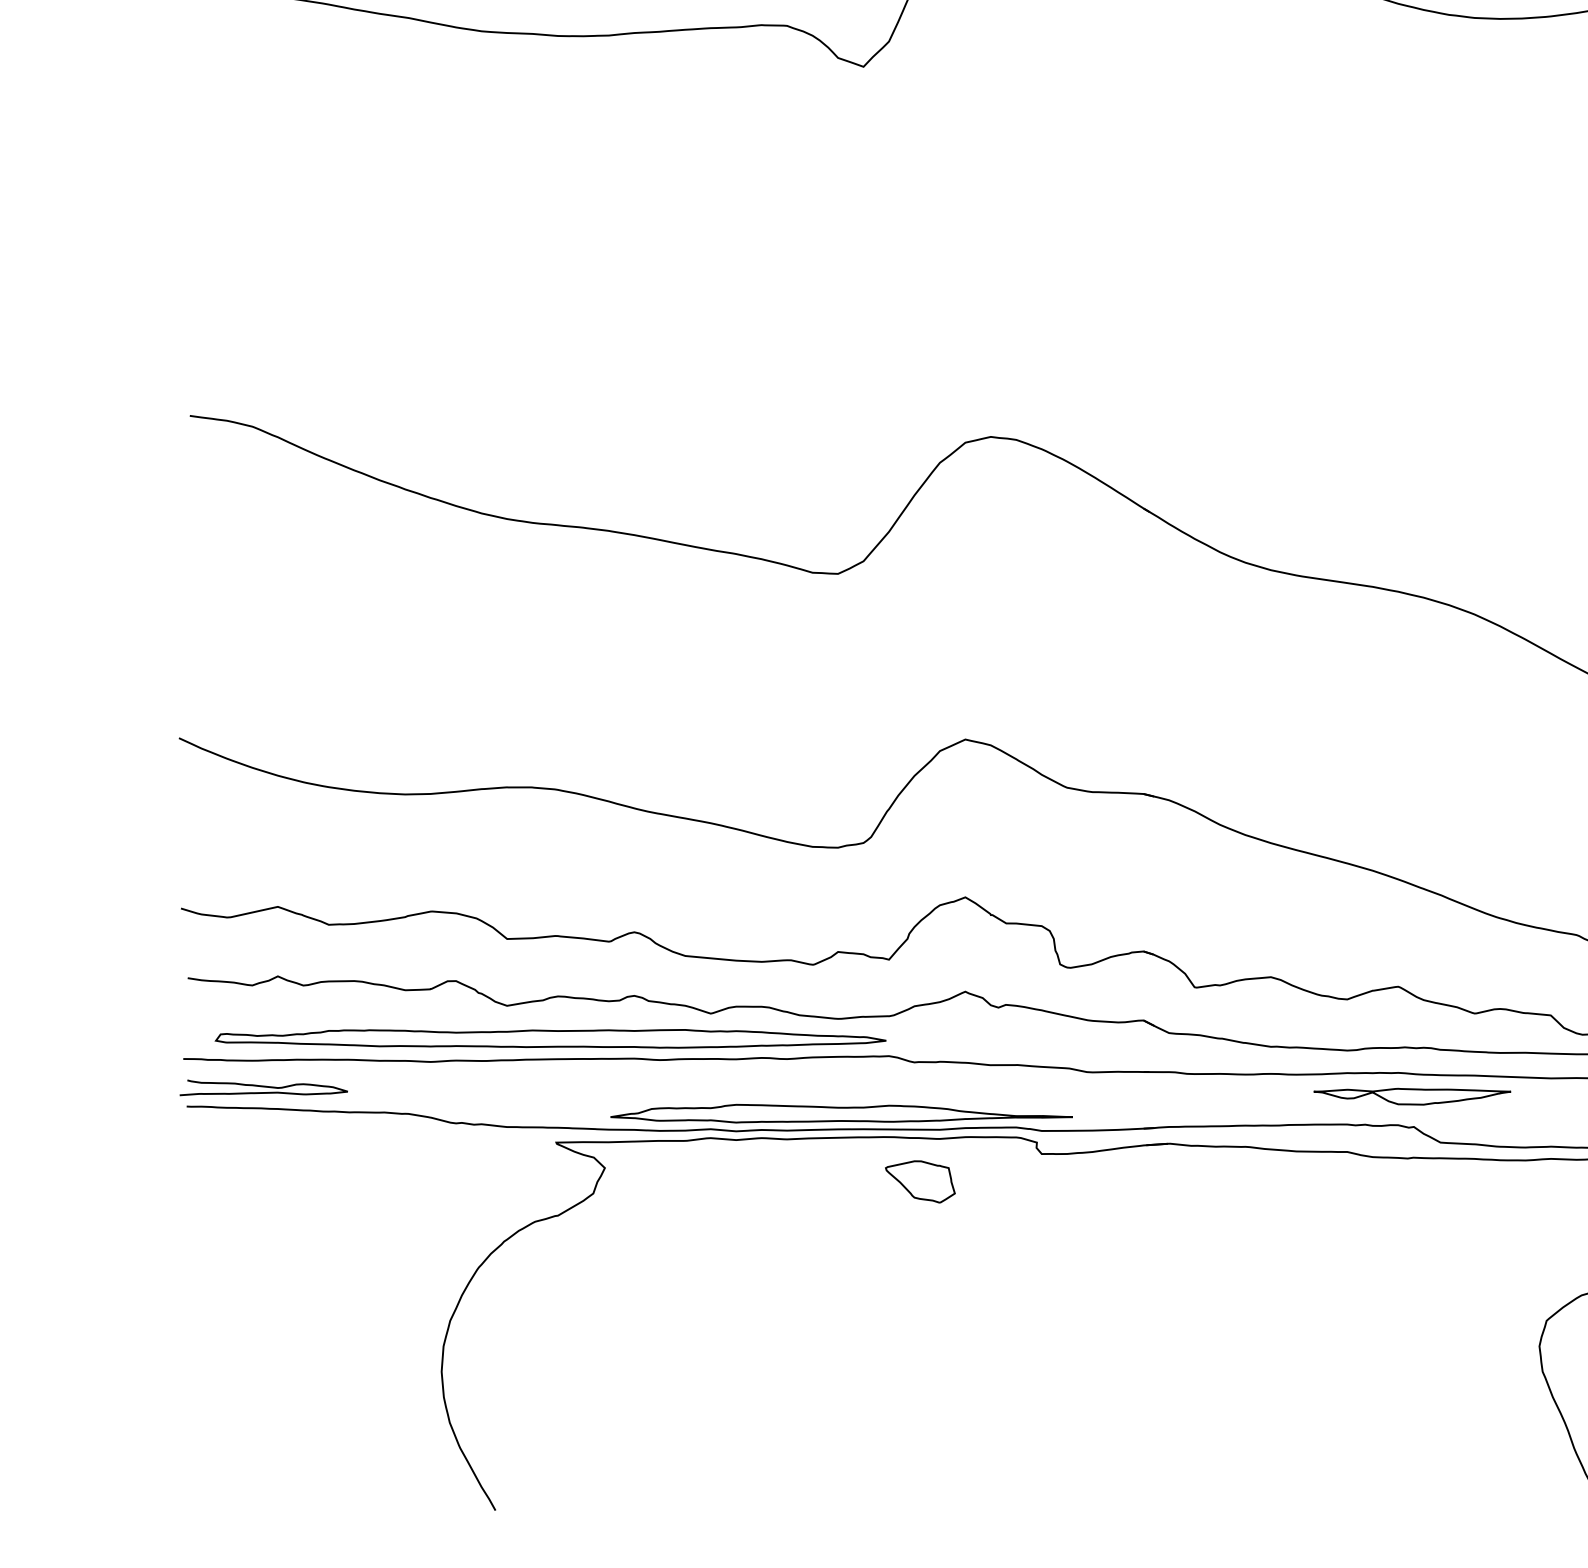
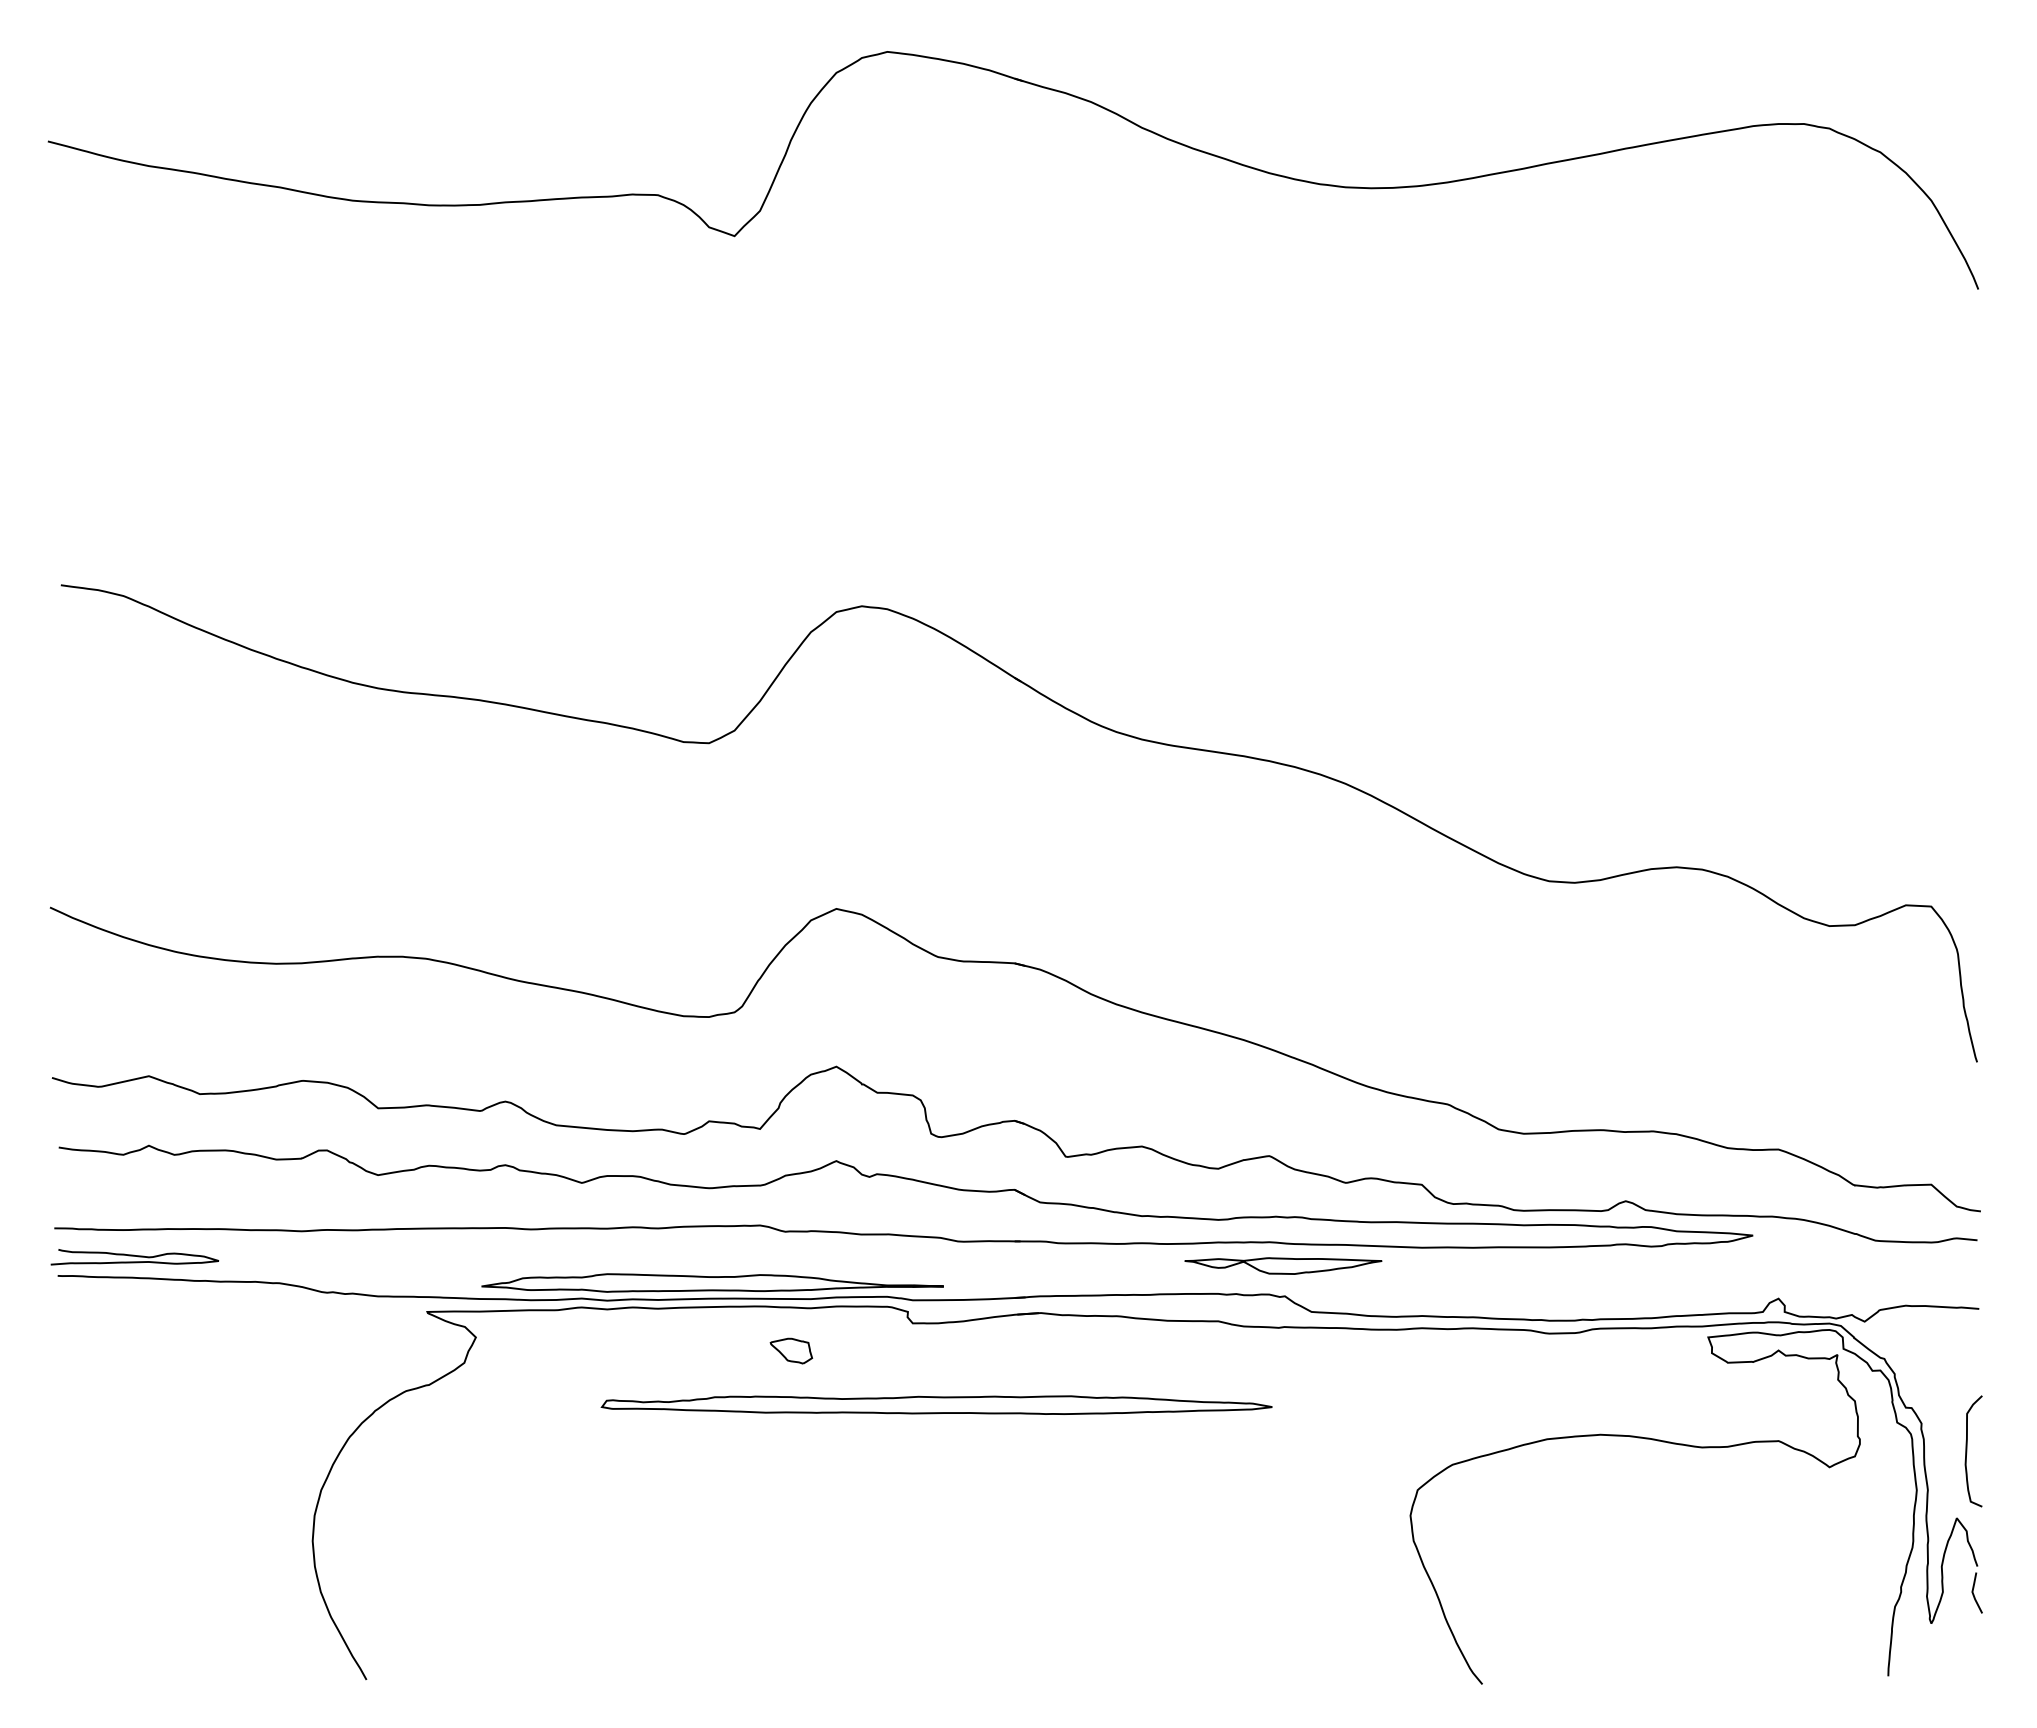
part: (550, 1038) -> (936, 1404), moved
part: (920, 1181) -> (791, 1350), size x0.6

